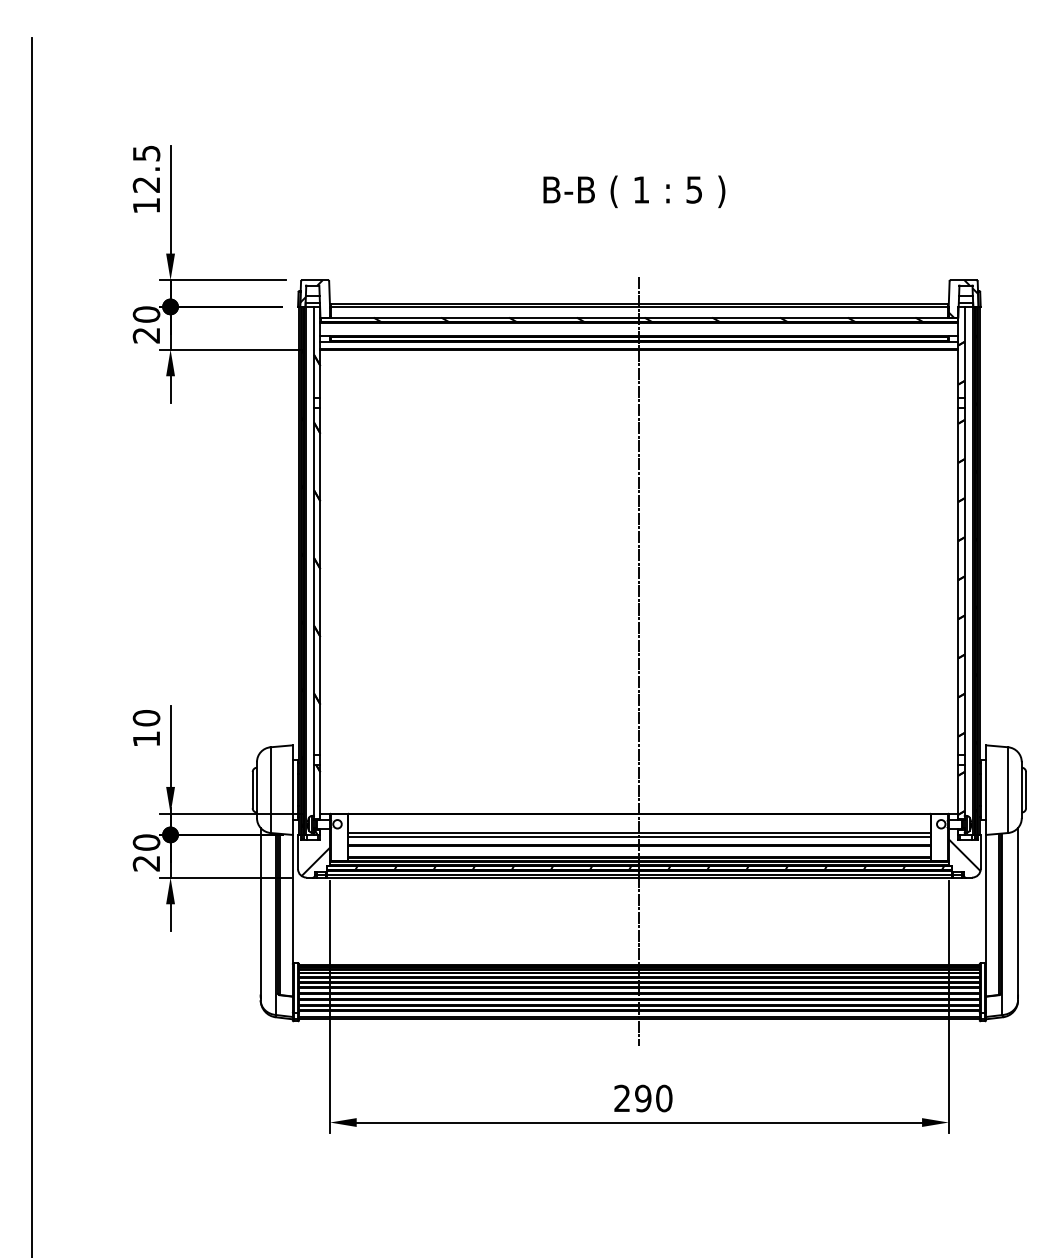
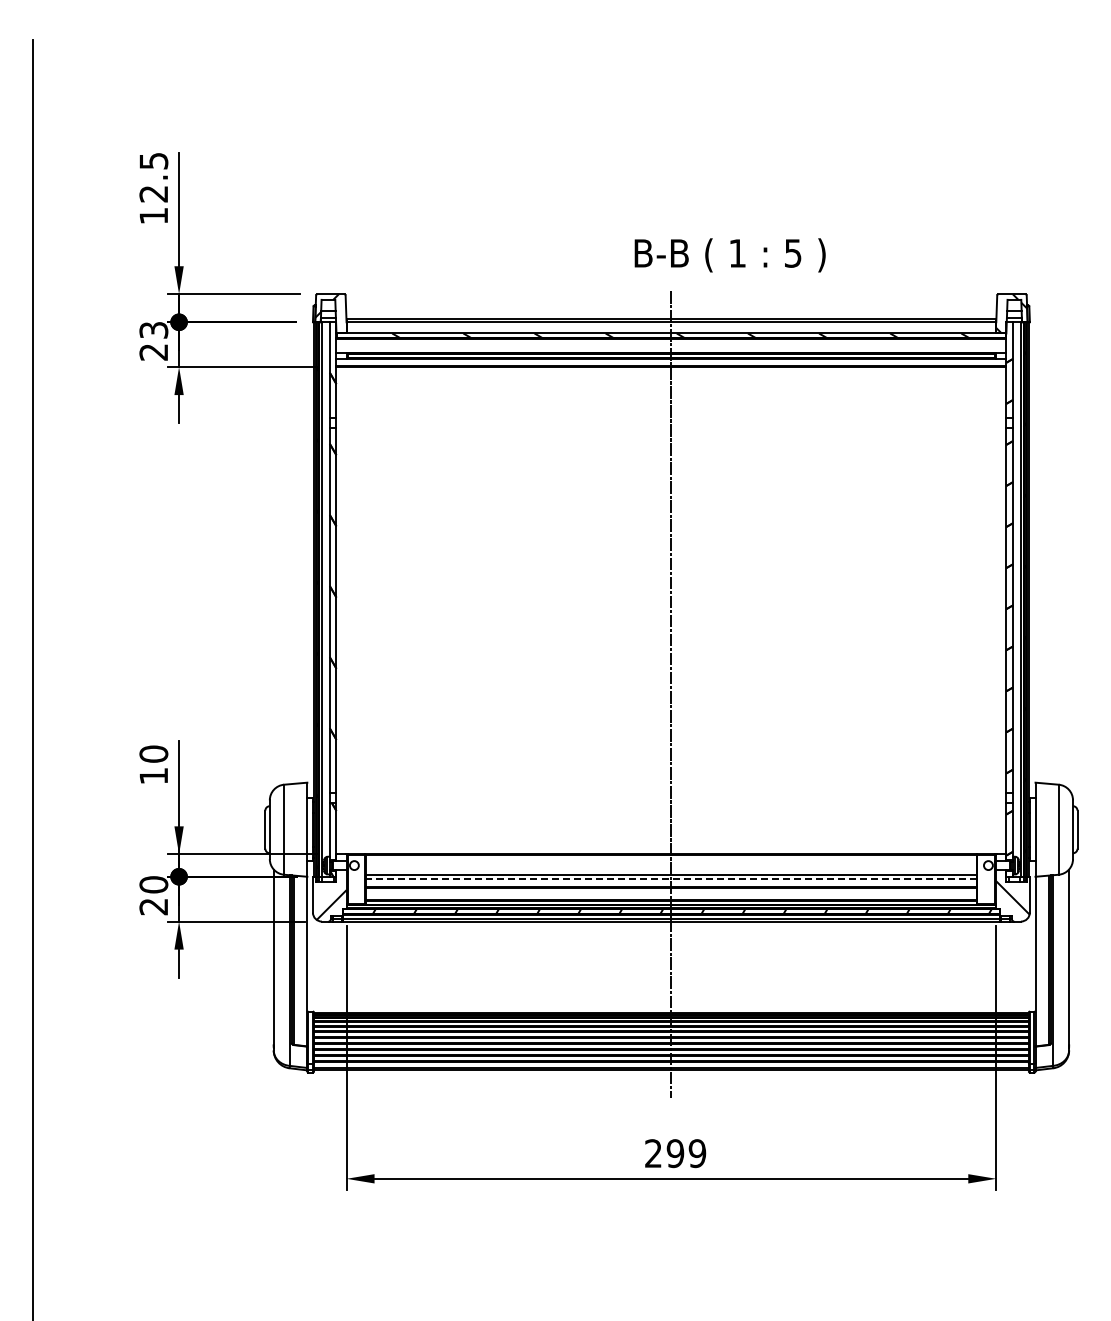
text: (633, 191) -> (729, 255), moved
text: (146, 313) -> (153, 329), 20 -> 23
line: (639, 837) -> (671, 879), solid -> dashed
text: (664, 1098) -> (697, 1153), 290 -> 299

